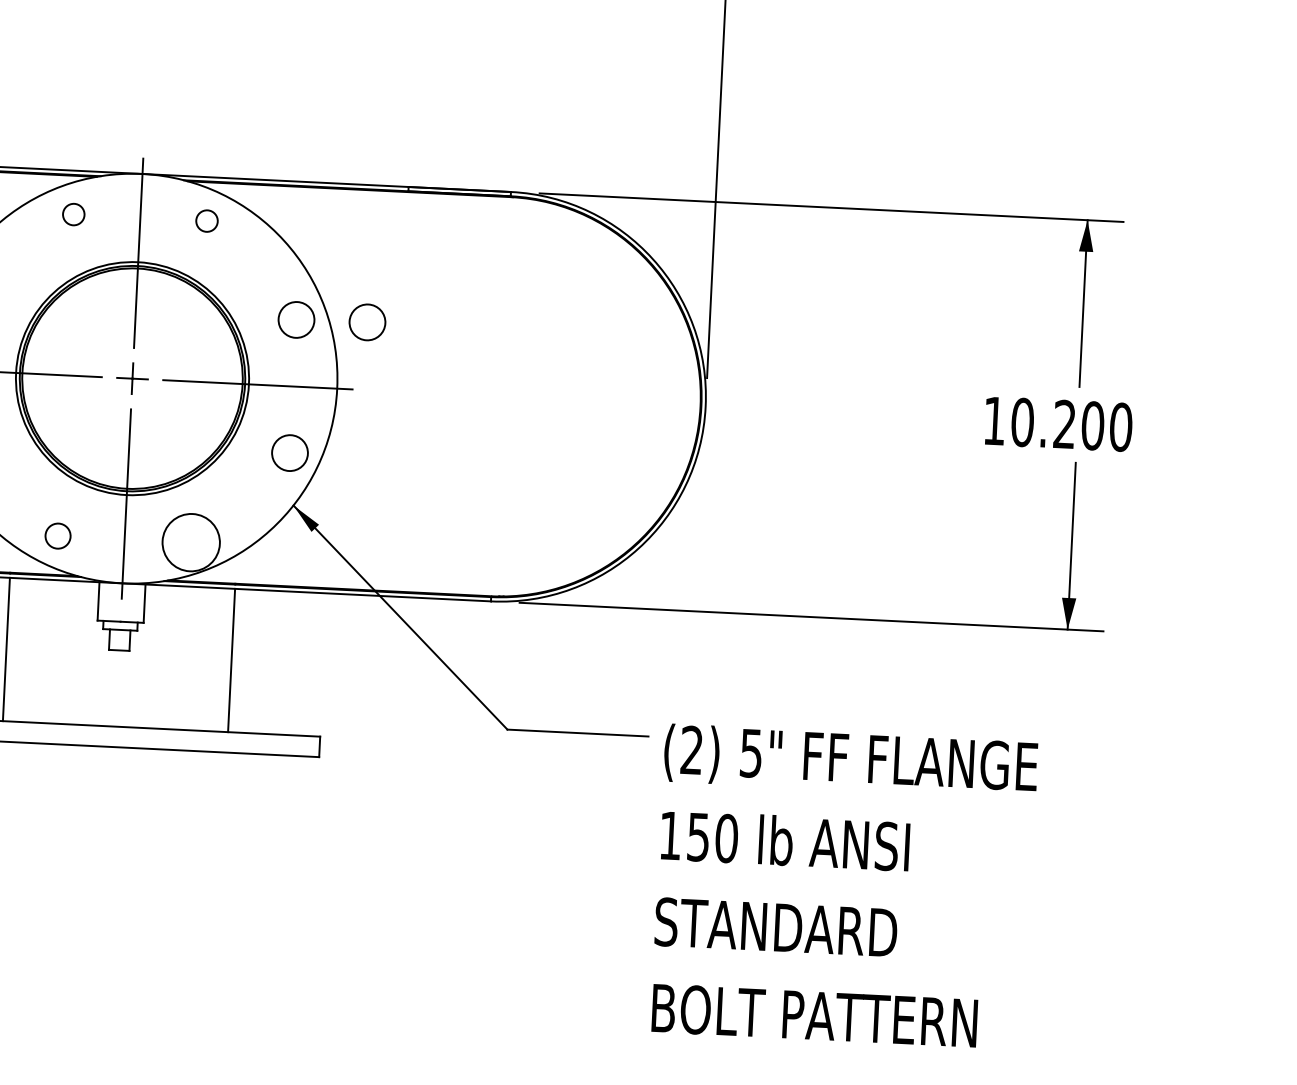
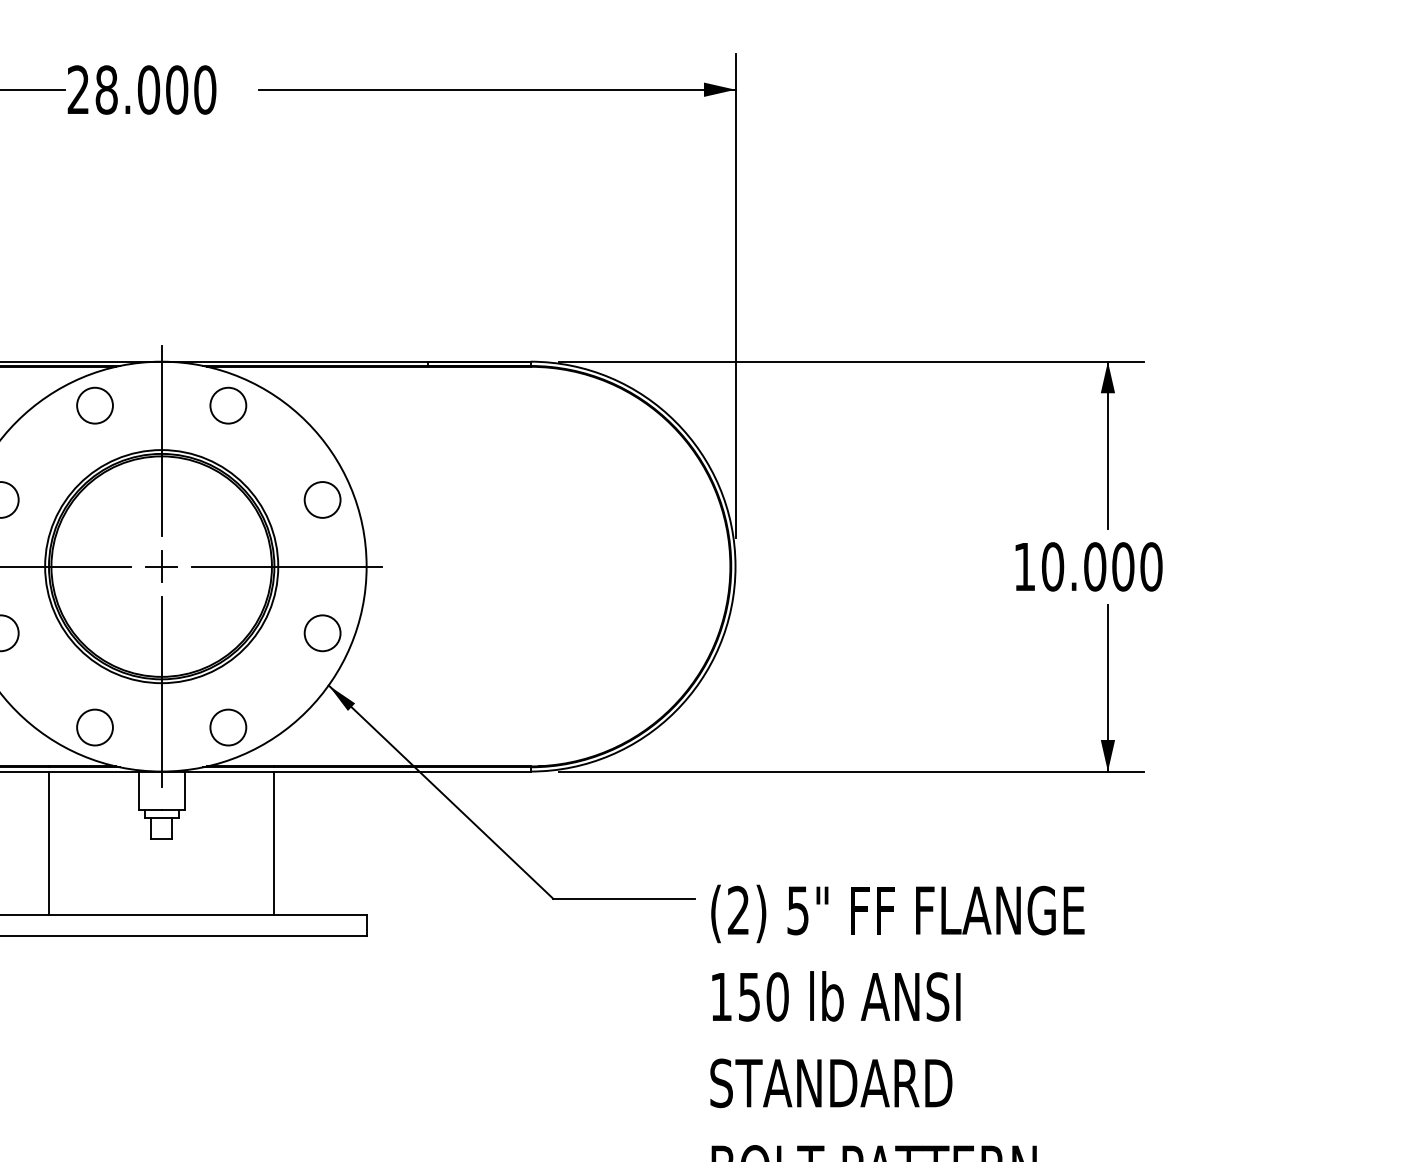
circle: (73, 214) -> (94, 405), size x1.67
circle: (207, 220) -> (228, 405), size x1.67
circle: (367, 321) -> (393, 498), removed
text: (1065, 424) -> (1095, 566), 10.200 -> 10.000
circle: (57, 536) -> (94, 727), size x1.43
circle: (191, 542) -> (228, 727), size x0.62

